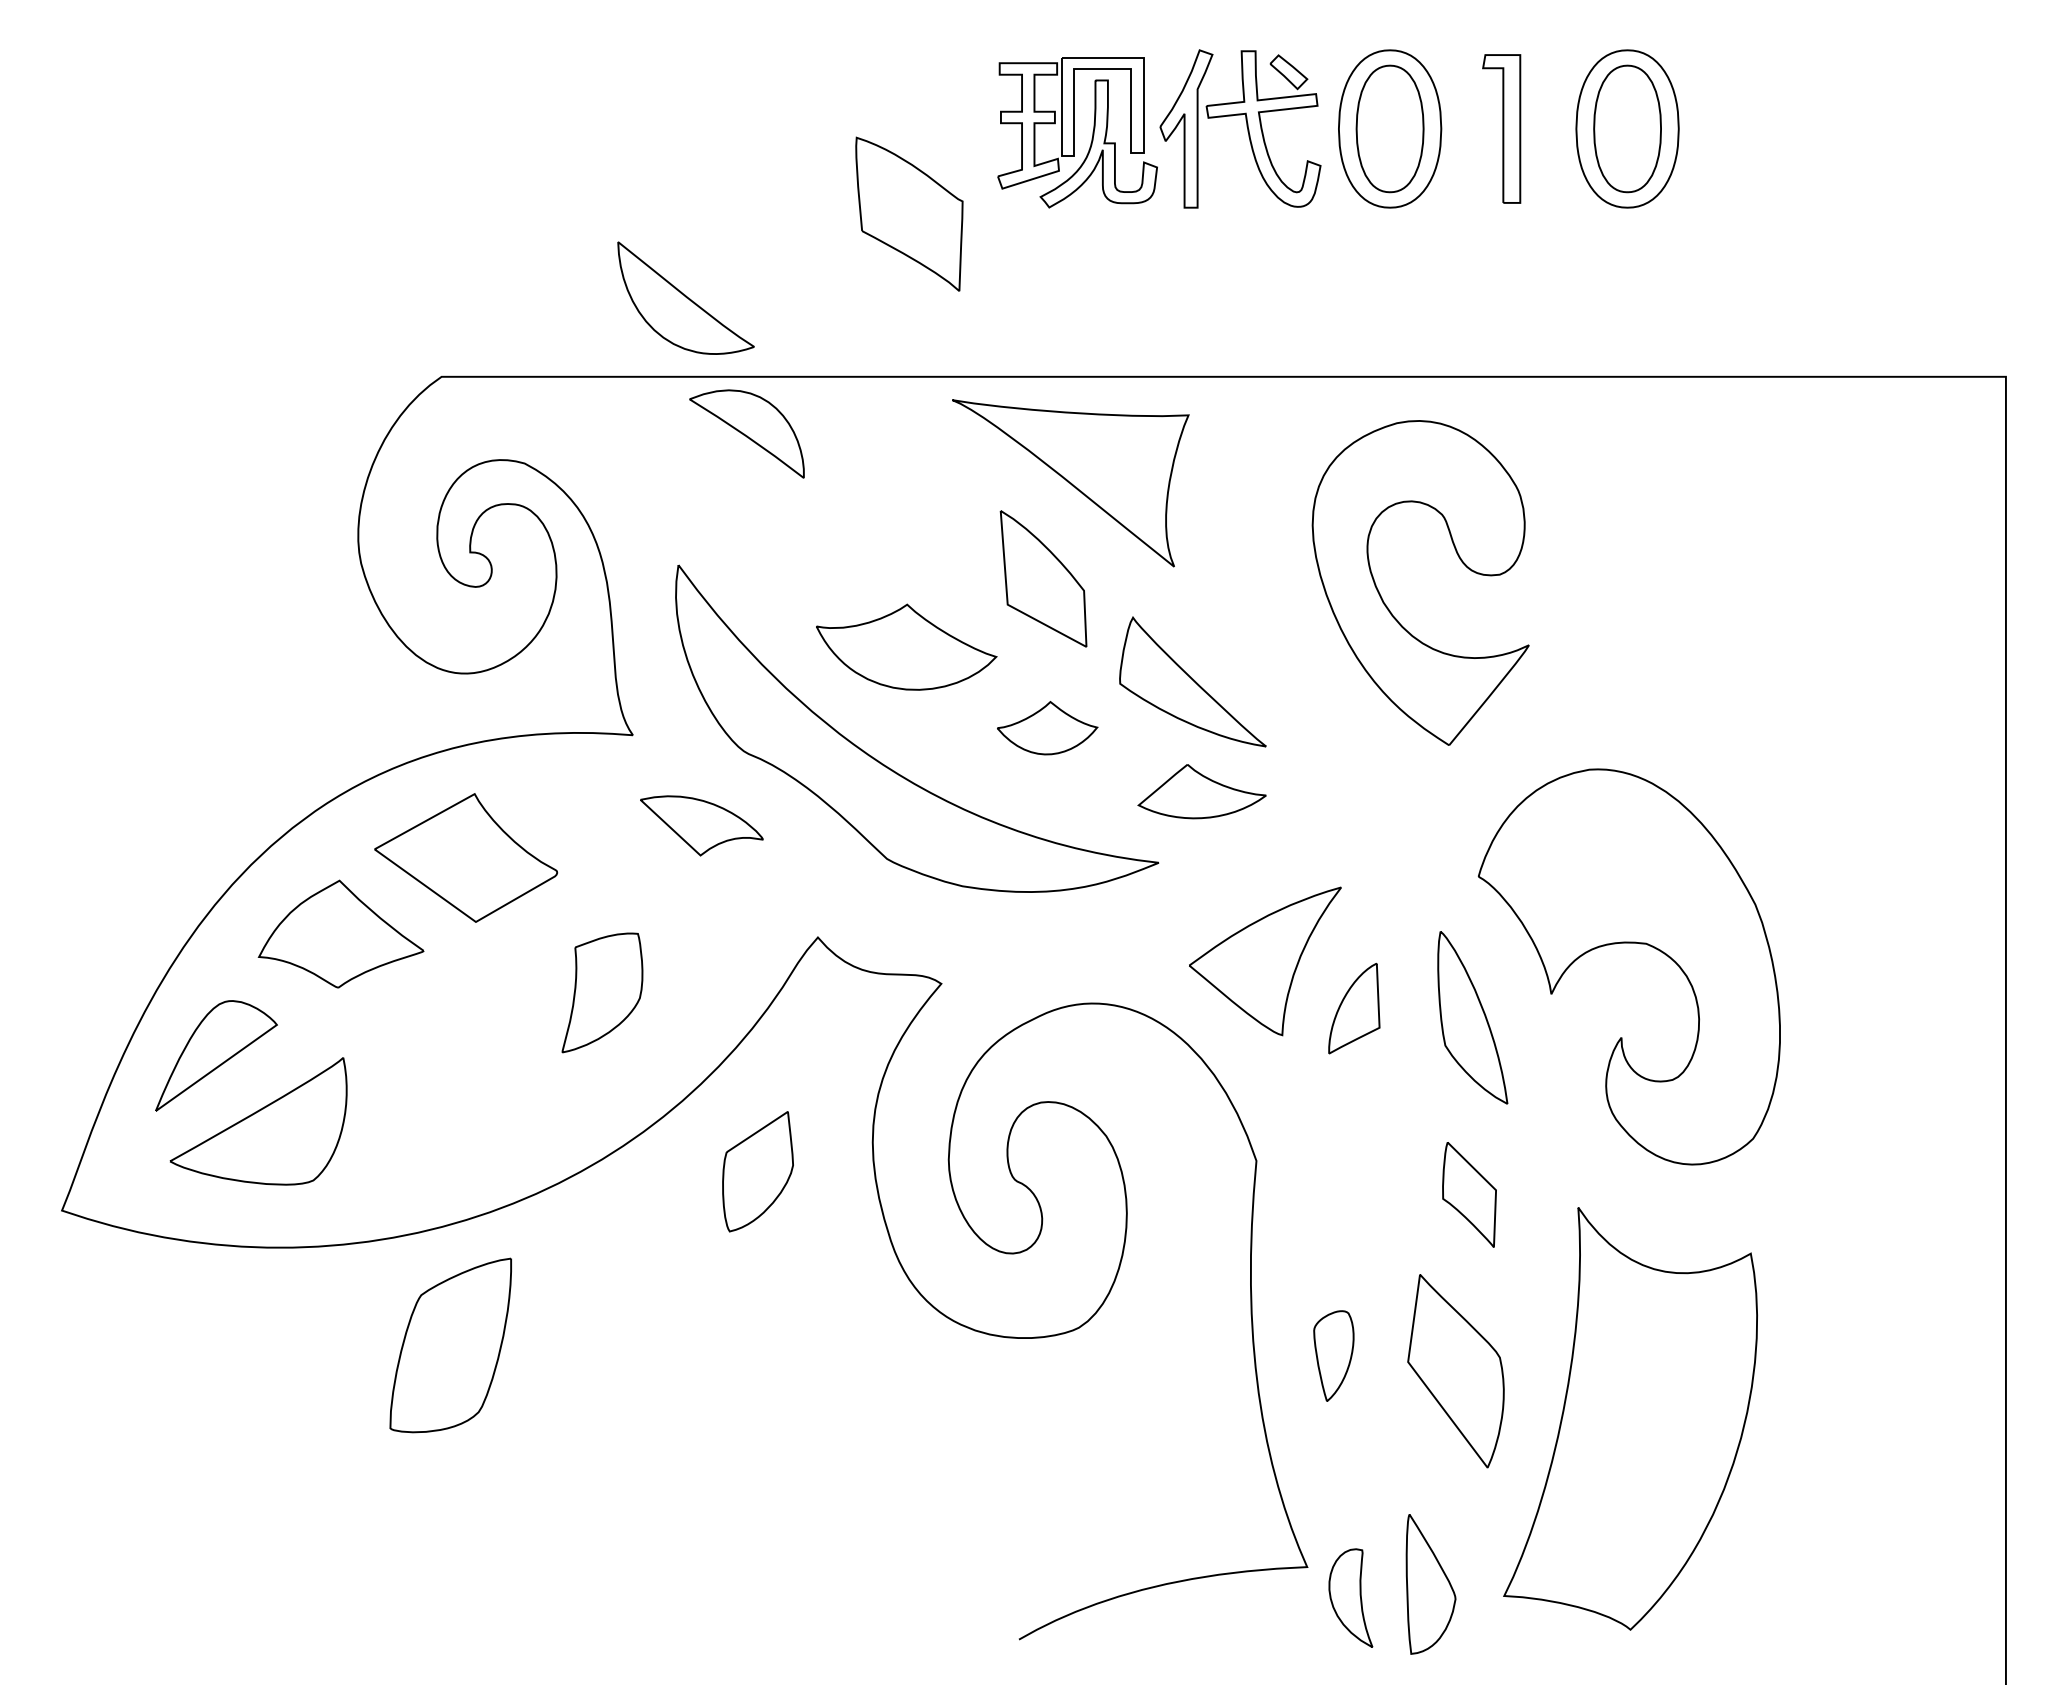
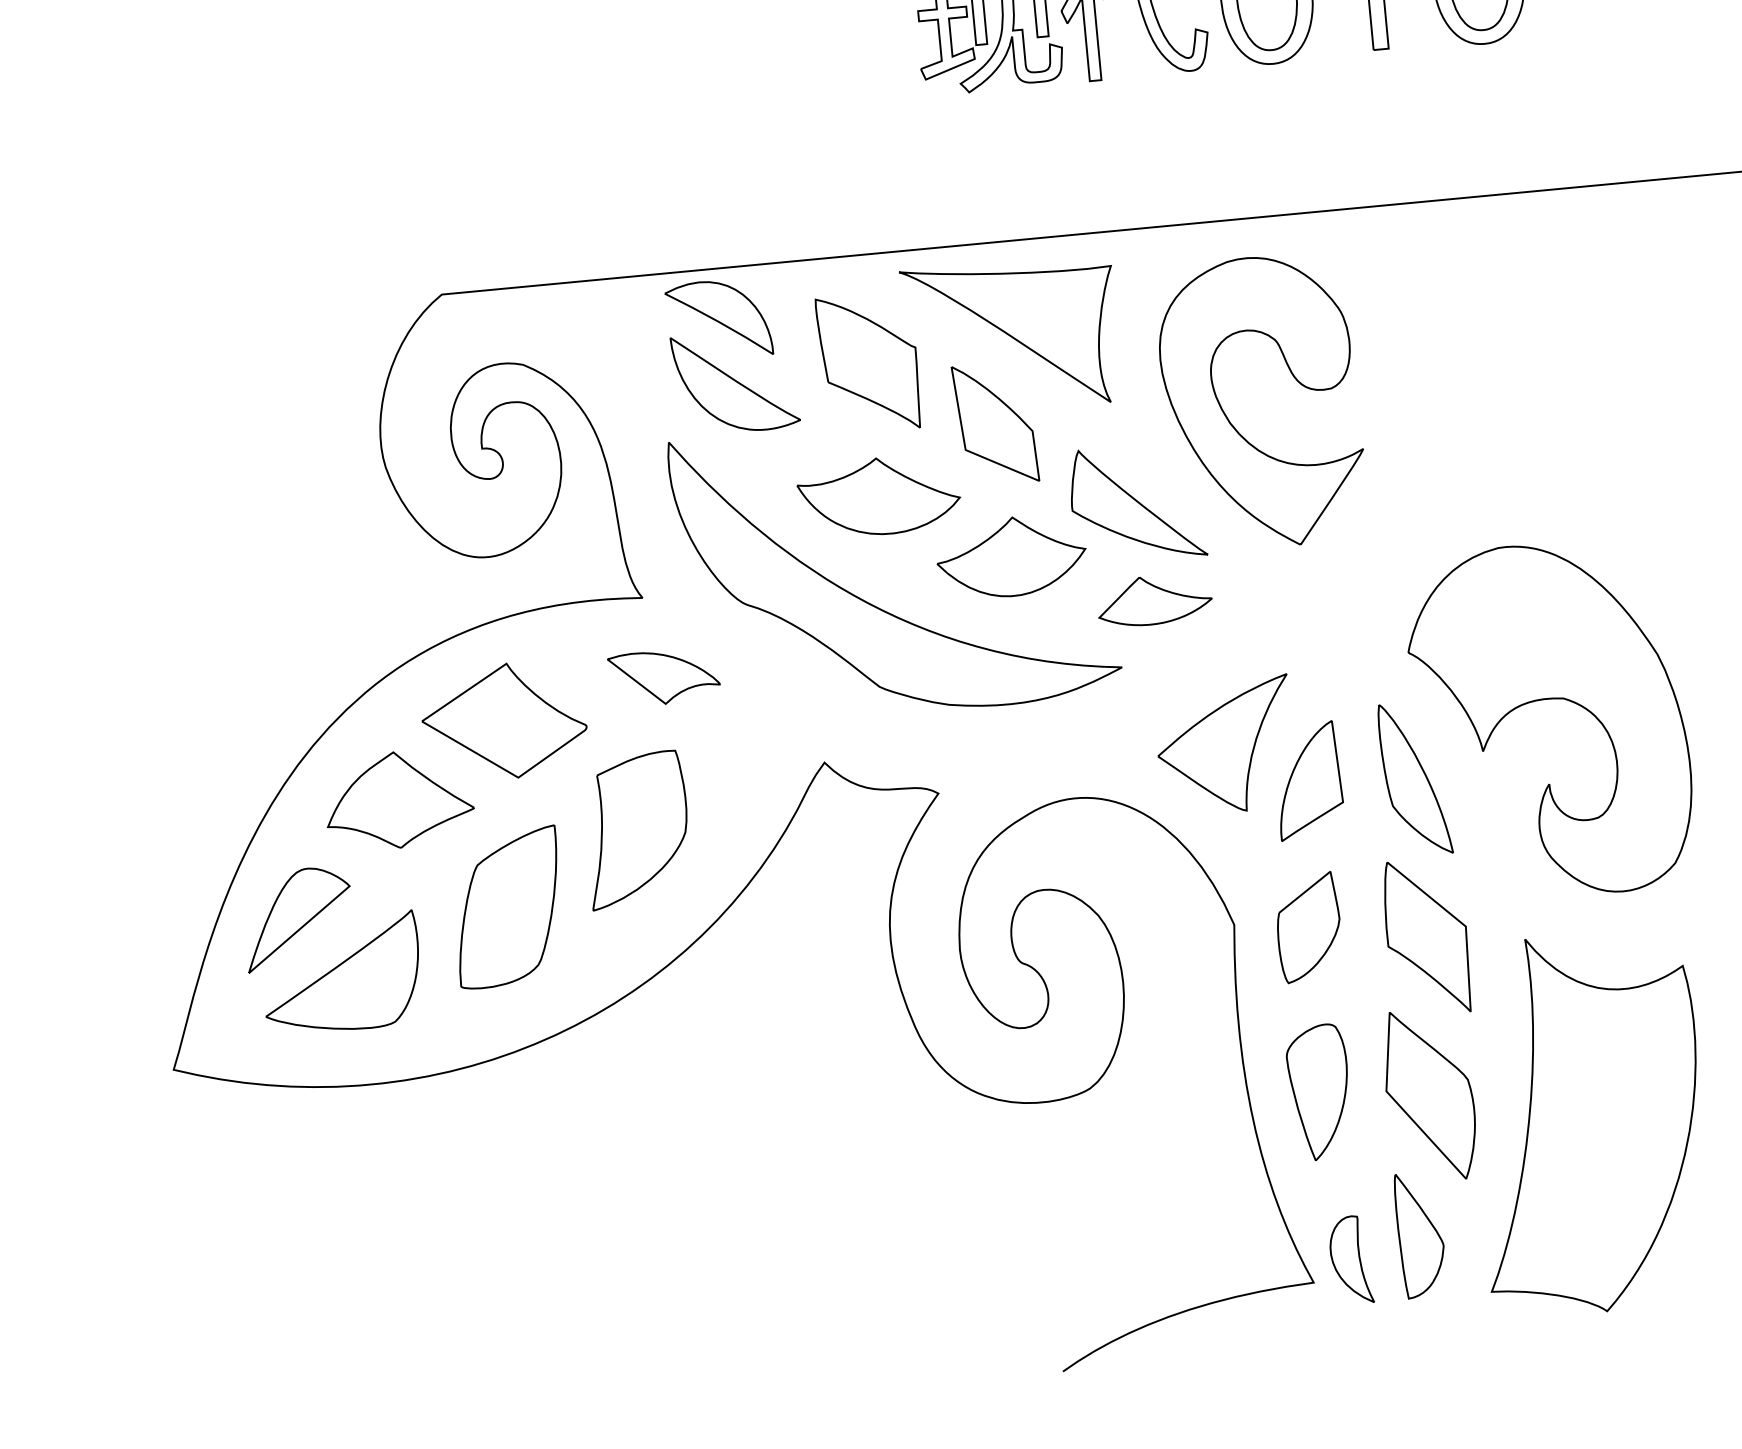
part: (909, 213) -> (869, 362), moved
part: (685, 297) -> (735, 381), moved
part: (1388, 607) -> (1234, 427), moved
part: (1047, 727) -> (1011, 556), size x1.67
part: (701, 825) -> (664, 677), moved
part: (602, 992) -> (637, 829), size x1.43
part: (1354, 1008) -> (1308, 780), size x1.43
part: (757, 1171) -> (1308, 927), moved
part: (1469, 1194) -> (1427, 936), size x1.67
part: (450, 1345) -> (507, 907), moved
part: (1333, 1355) -> (1319, 1091), size x1.67
part: (1430, 1584) -> (1420, 1235), moved
part: (1350, 1597) -> (1350, 1259), moved

